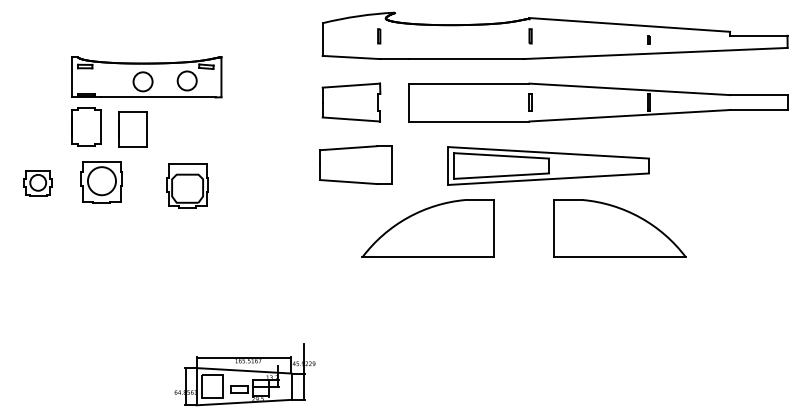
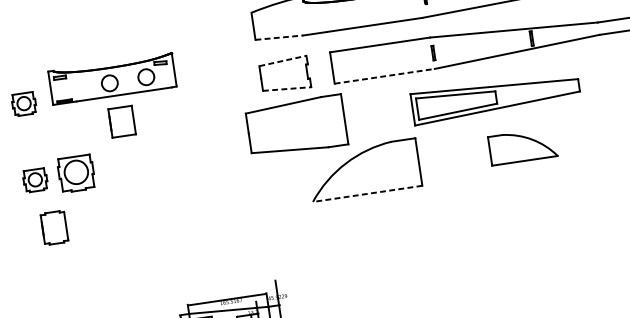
part: (379, 36) -> (300, 16), removed
line: (351, 57) -> (279, 37), solid -> dashed
line: (351, 85) -> (282, 60), solid -> dashed
part: (37, 91) -> (23, 104), added
line: (351, 119) -> (287, 89), solid -> dashed
line: (469, 121) -> (385, 76), solid -> dashed
part: (86, 126) -> (54, 227), moved
part: (132, 129) -> (121, 121), moved
part: (355, 164) -> (295, 125), size x1.6
part: (548, 165) -> (495, 97), moved
part: (101, 182) -> (76, 173), moved
part: (187, 185) -> (159, 163), removed
part: (619, 228) -> (522, 146), size x0.6
line: (428, 257) -> (367, 193), solid -> dashed

